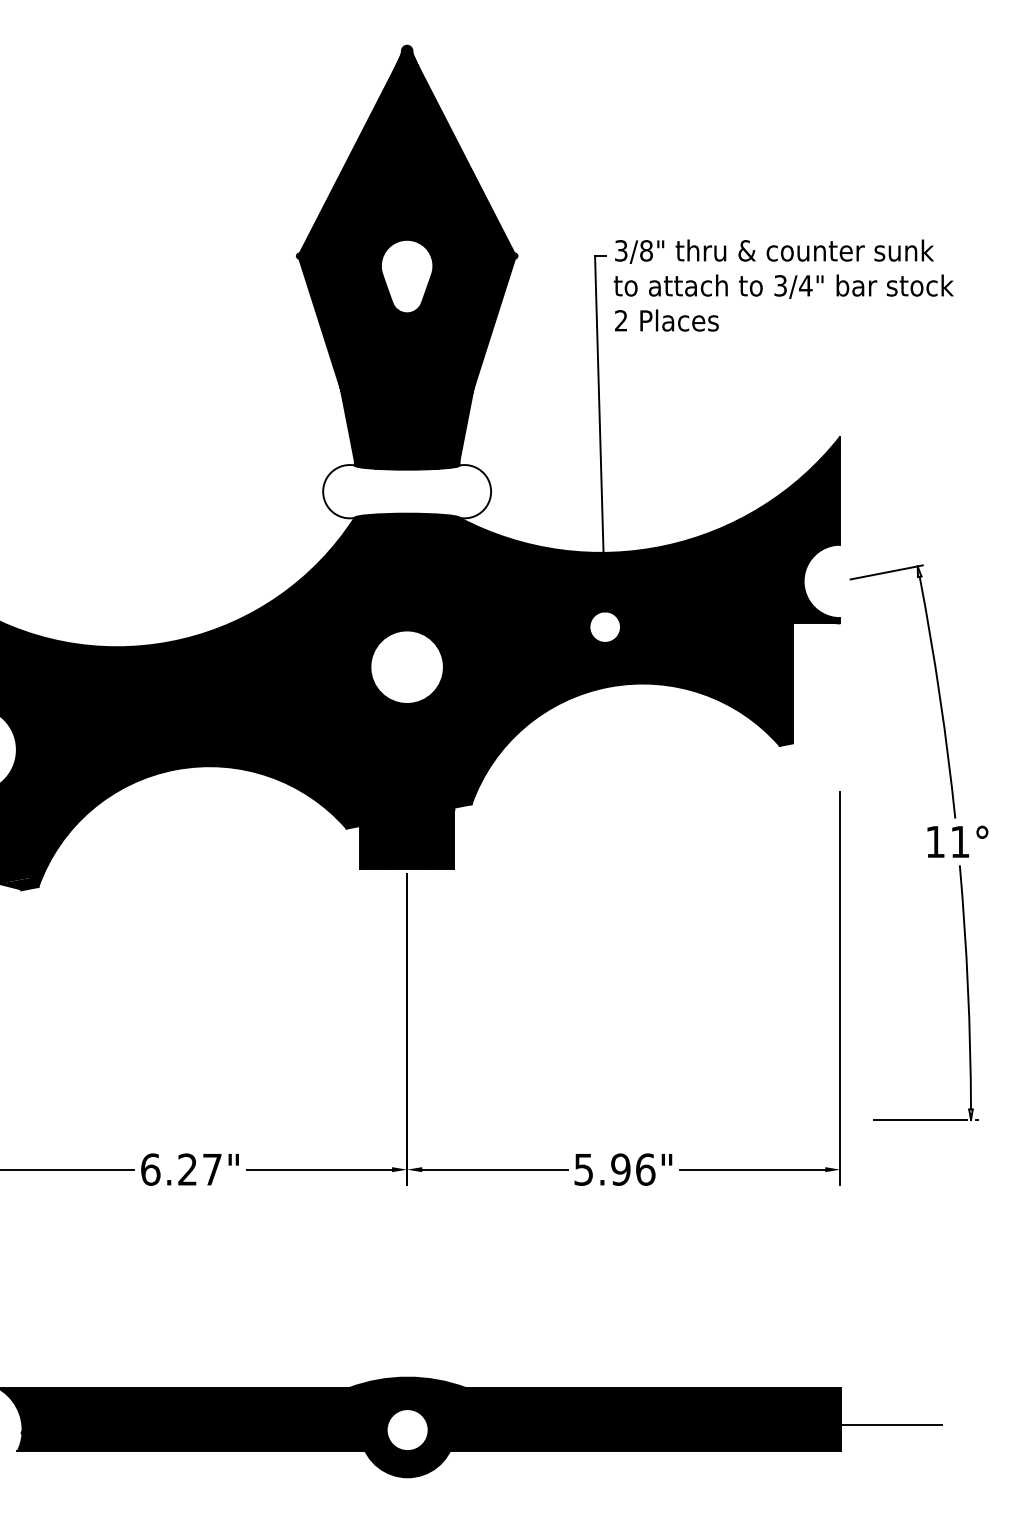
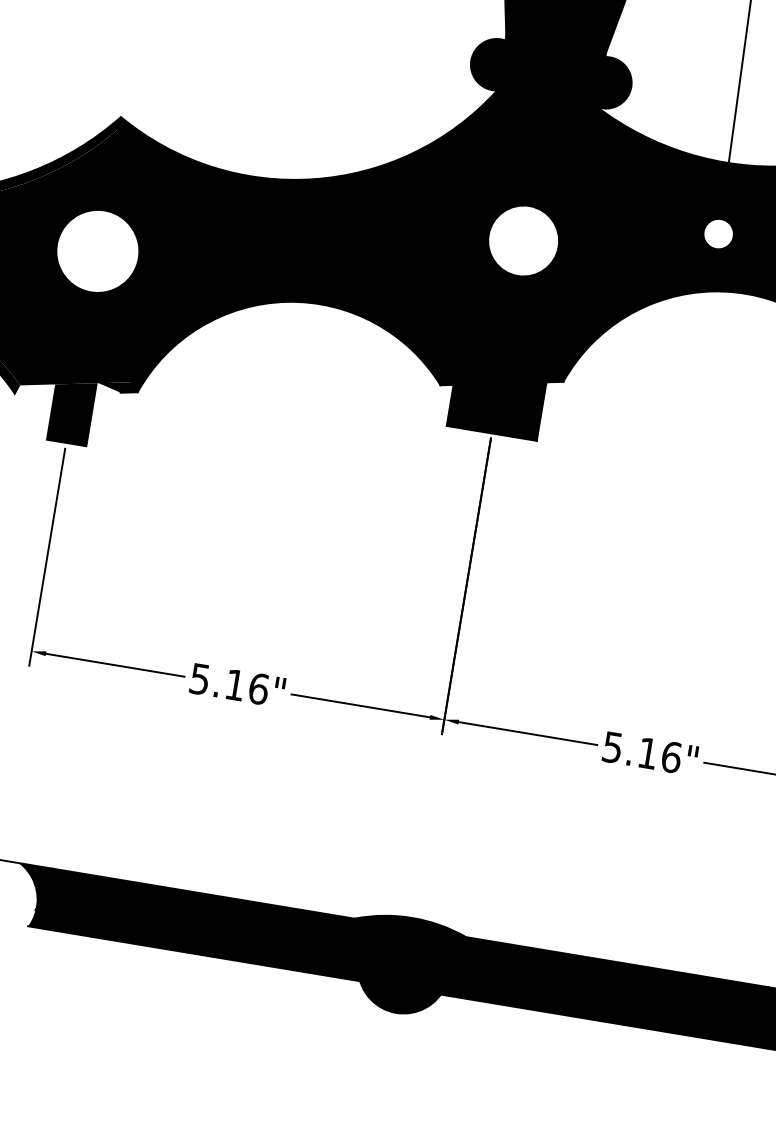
fill: (407, 491) -> (551, 73), added
text: (181, 1169) -> (229, 683), 6.27" -> 5.16"
text: (620, 1169) -> (647, 753), 5.96" -> 5.16"
fill: (407, 1430) -> (403, 968), added

